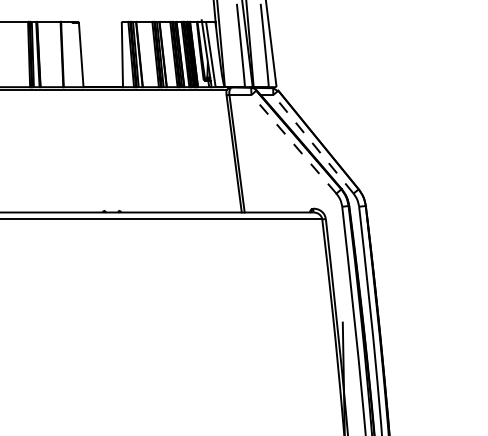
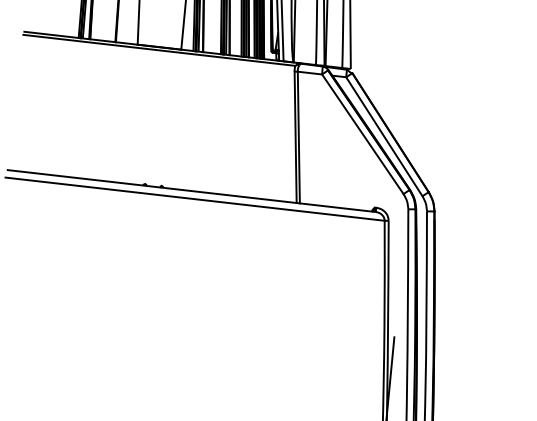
line: (293, 143) -> (362, 133), dashed -> solid
line: (313, 144) -> (384, 136), dashed -> solid

